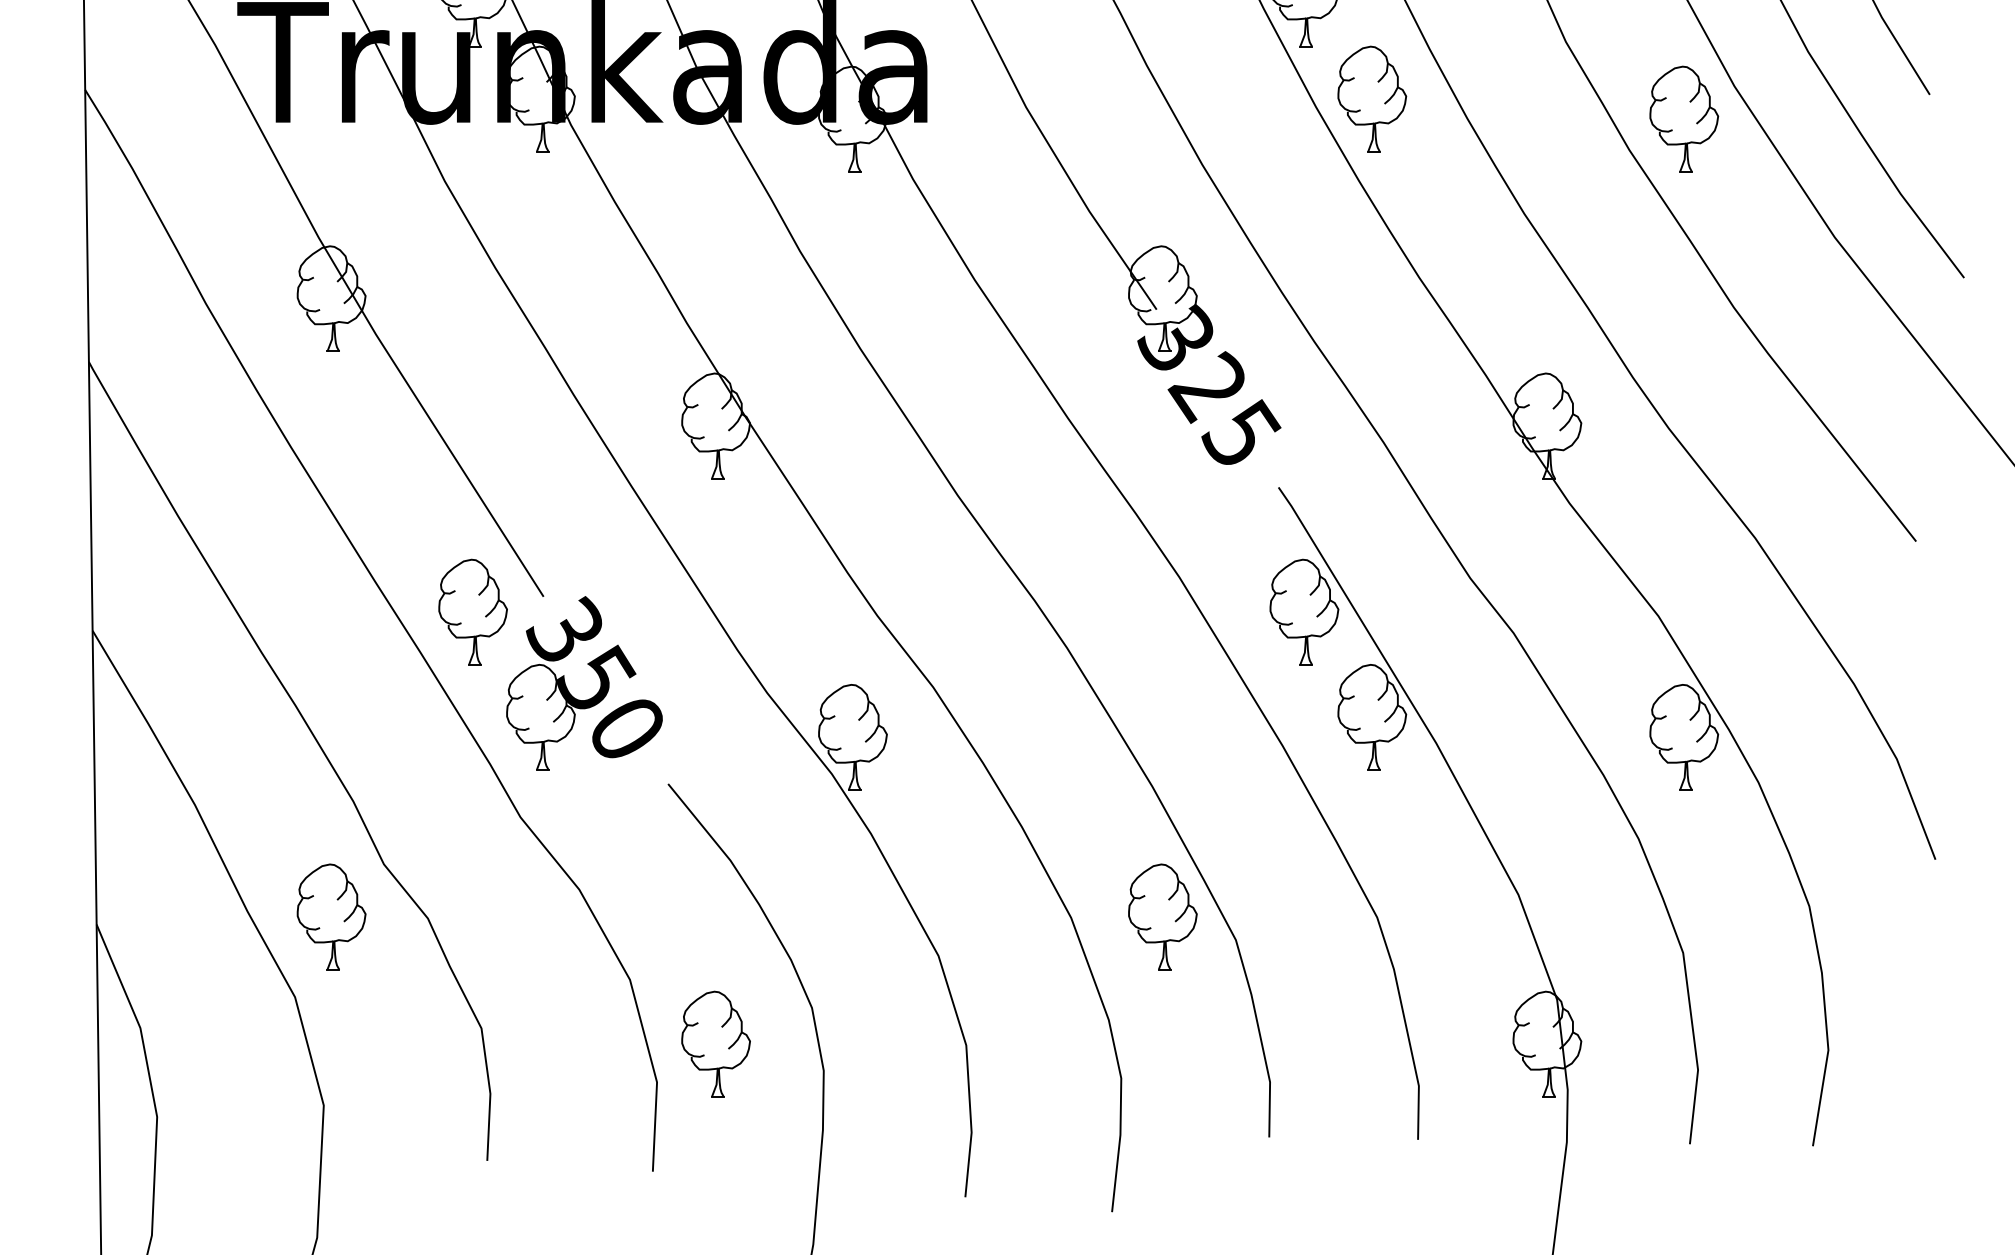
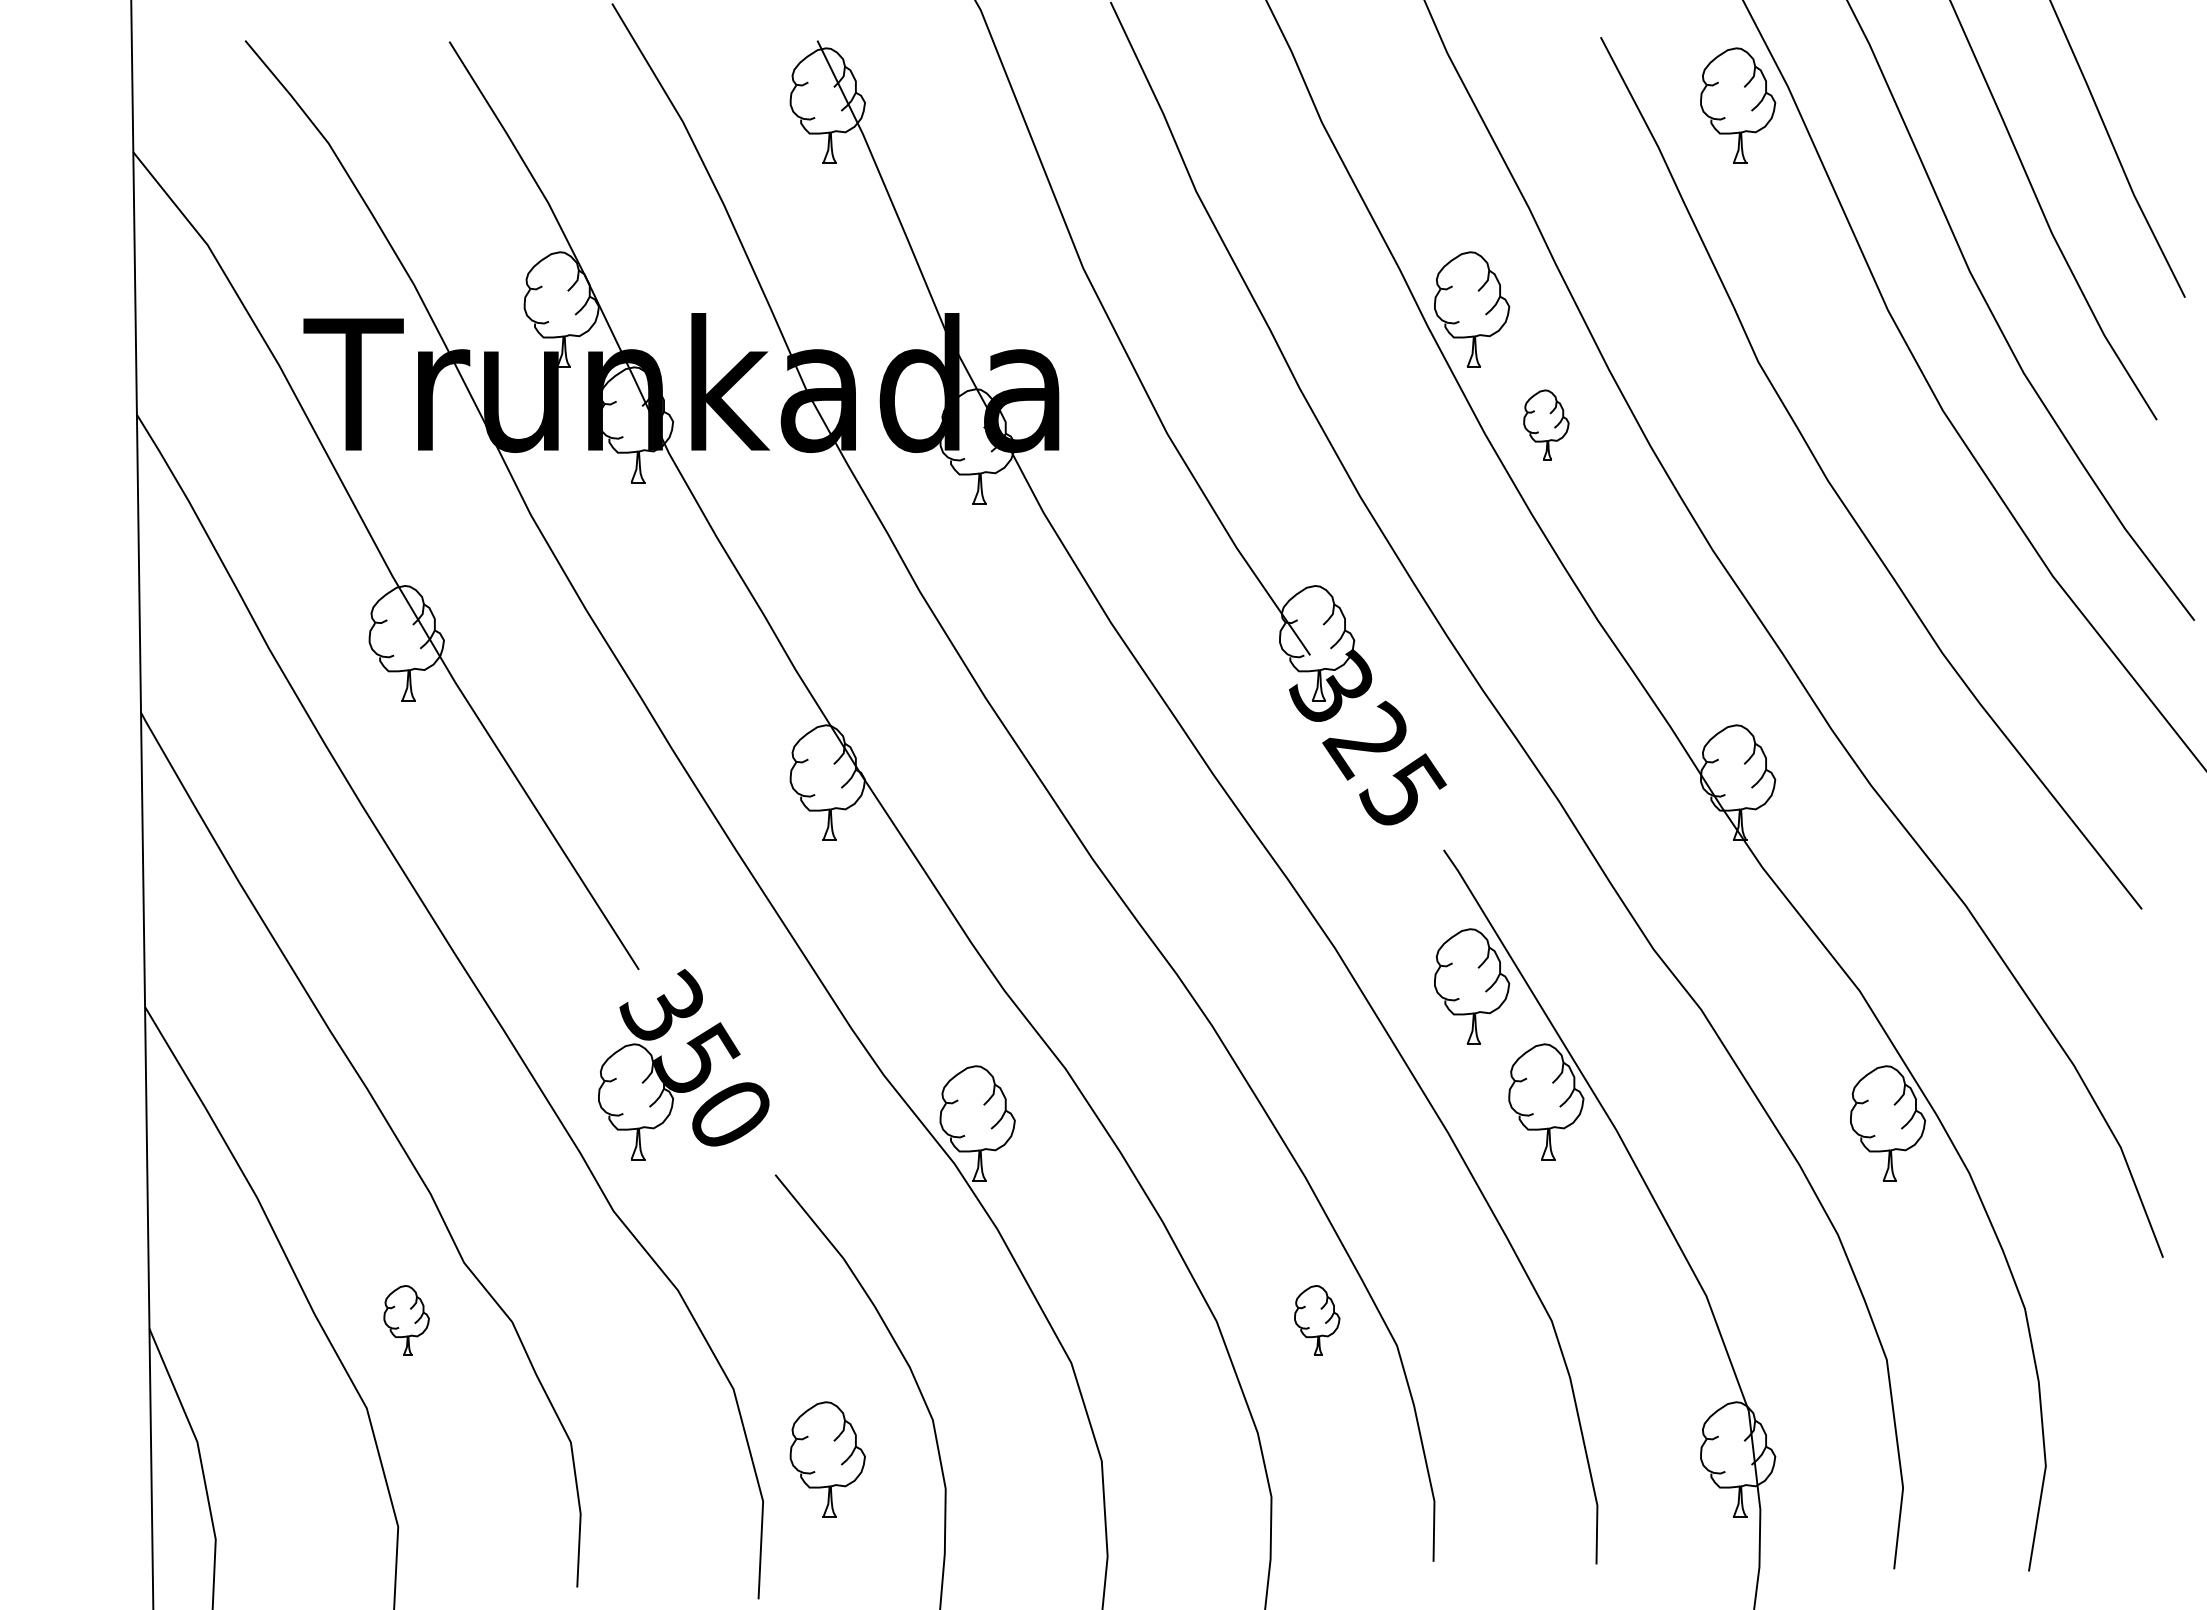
part: (1372, 98) -> (1546, 424), size x0.6
part: (1683, 118) -> (1887, 446), removed
part: (472, 612) -> (561, 986), removed
part: (331, 917) -> (406, 1320), size x0.6
part: (1163, 917) -> (1317, 1320), size x0.6

